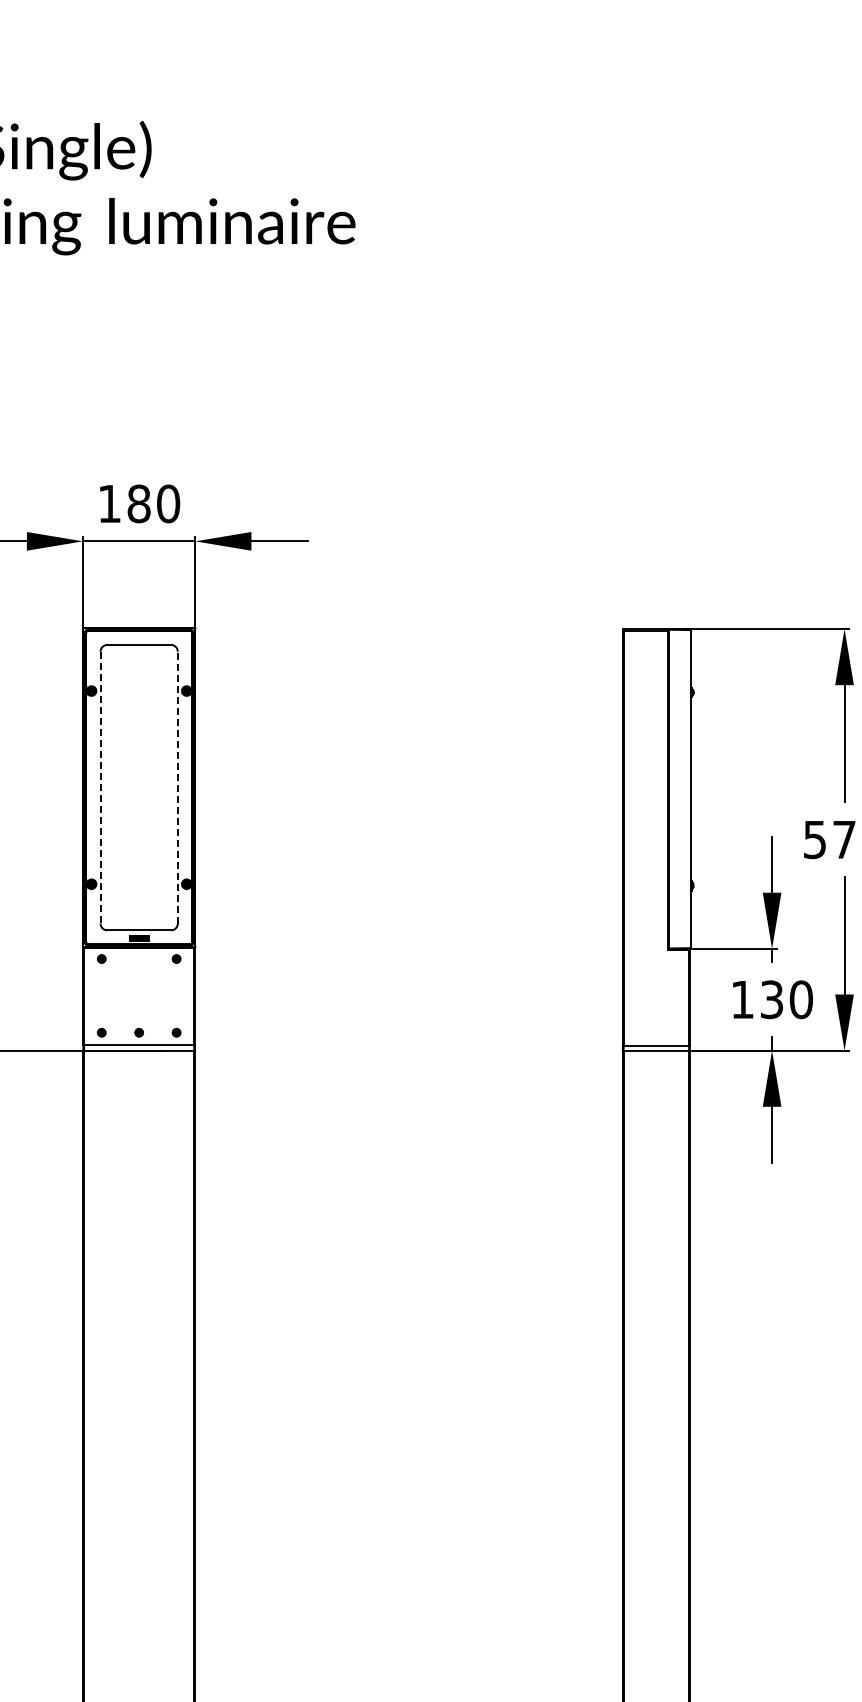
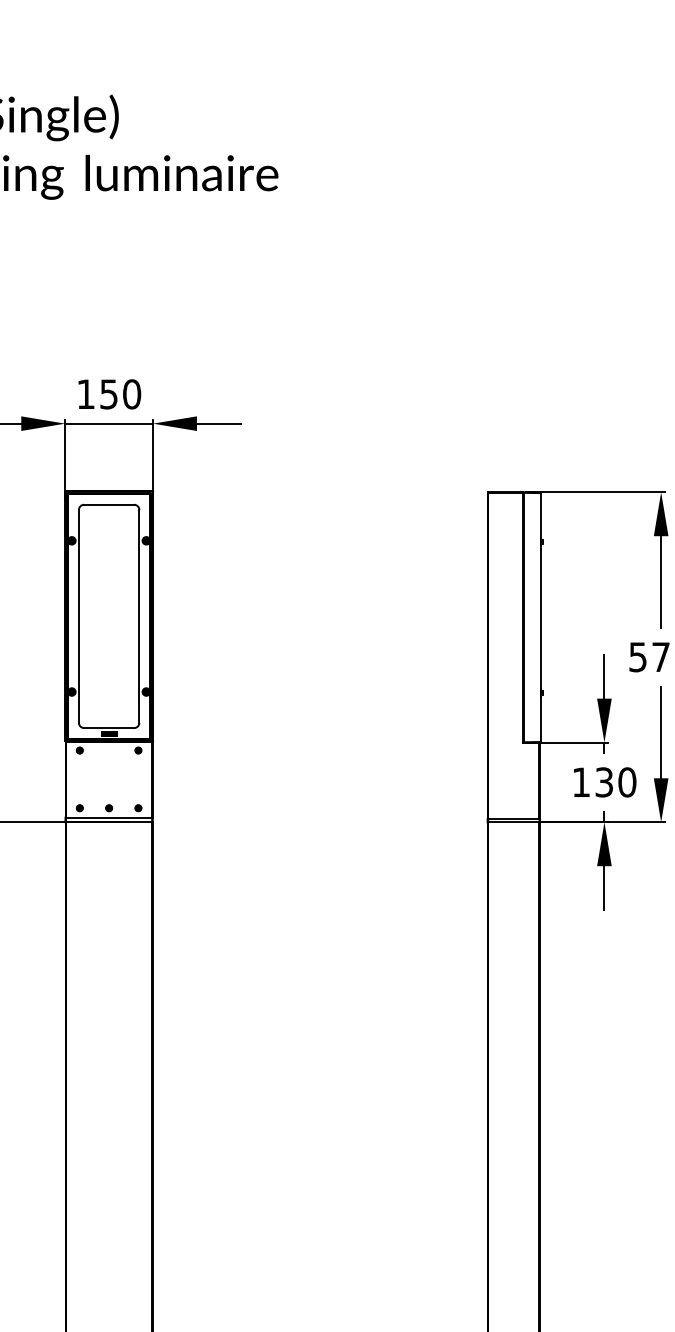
text: (138, 503) -> (108, 394), 180 -> 150
line: (100, 787) -> (78, 616), dashed -> solid
line: (177, 787) -> (139, 616), dashed -> solid

